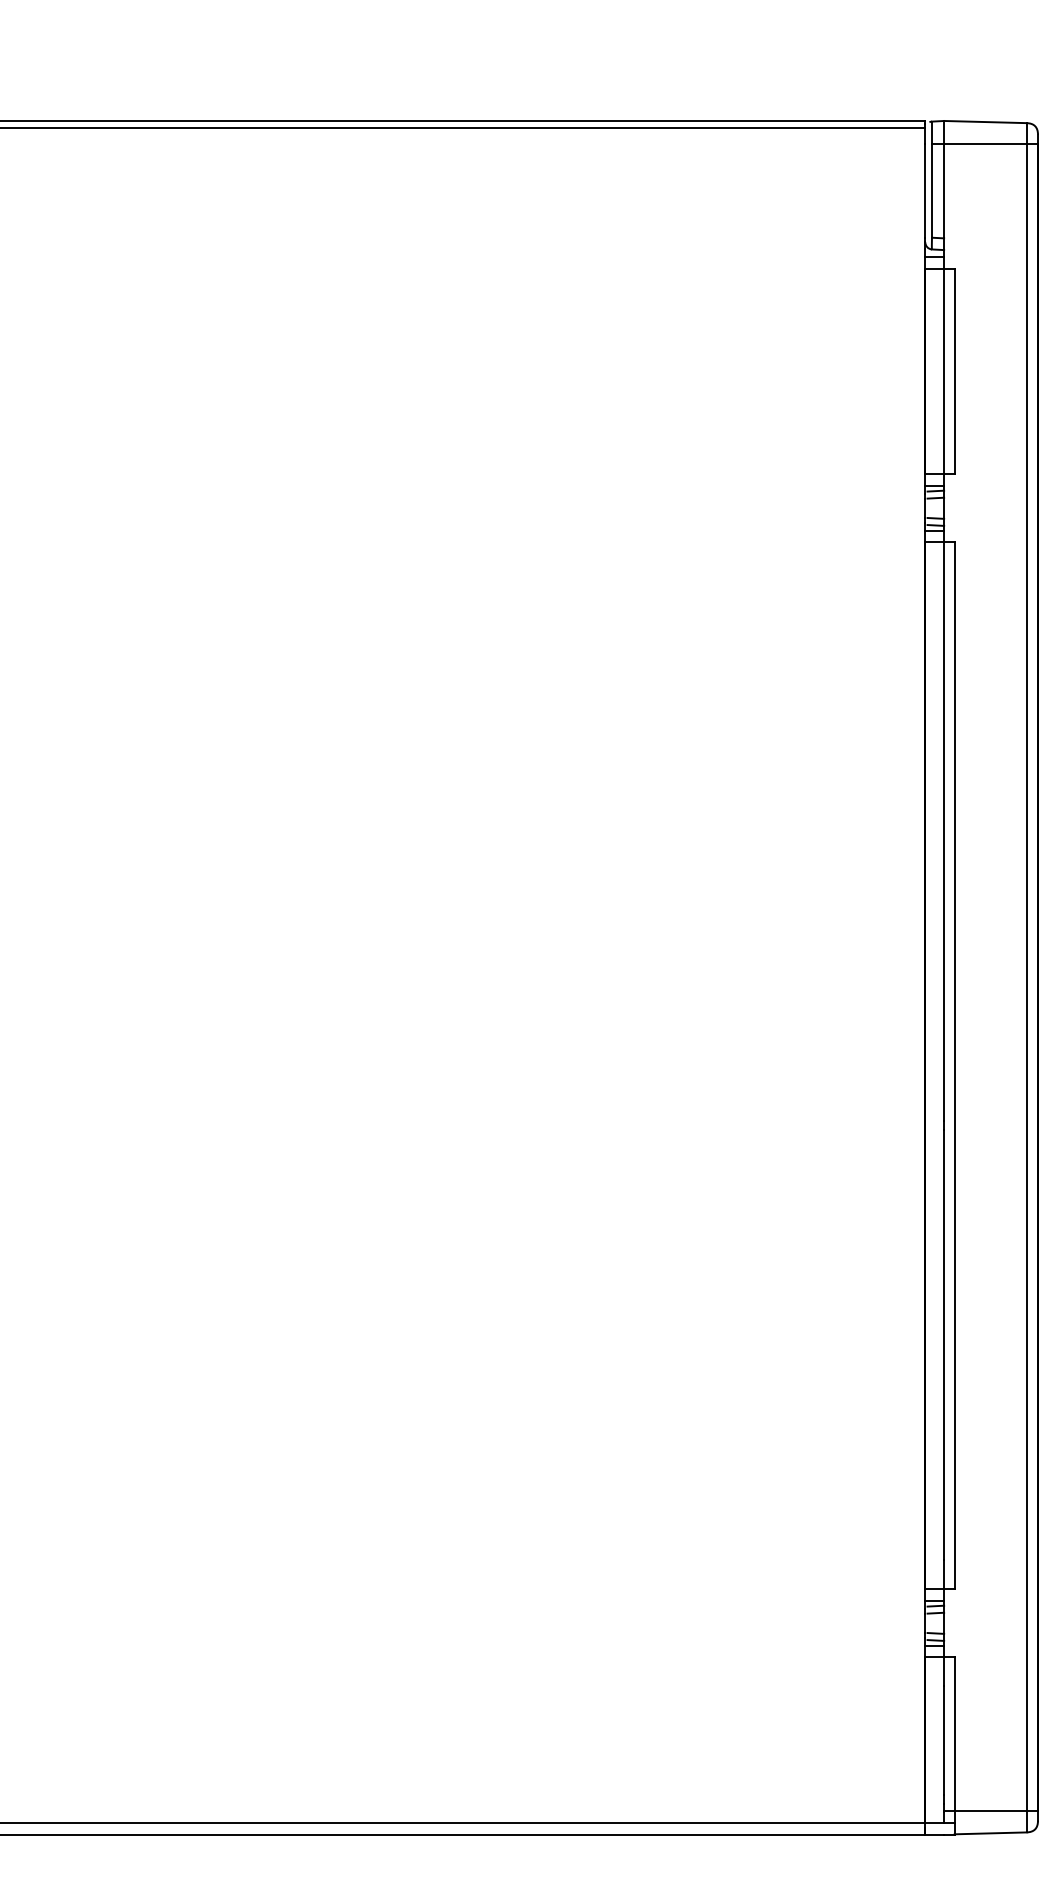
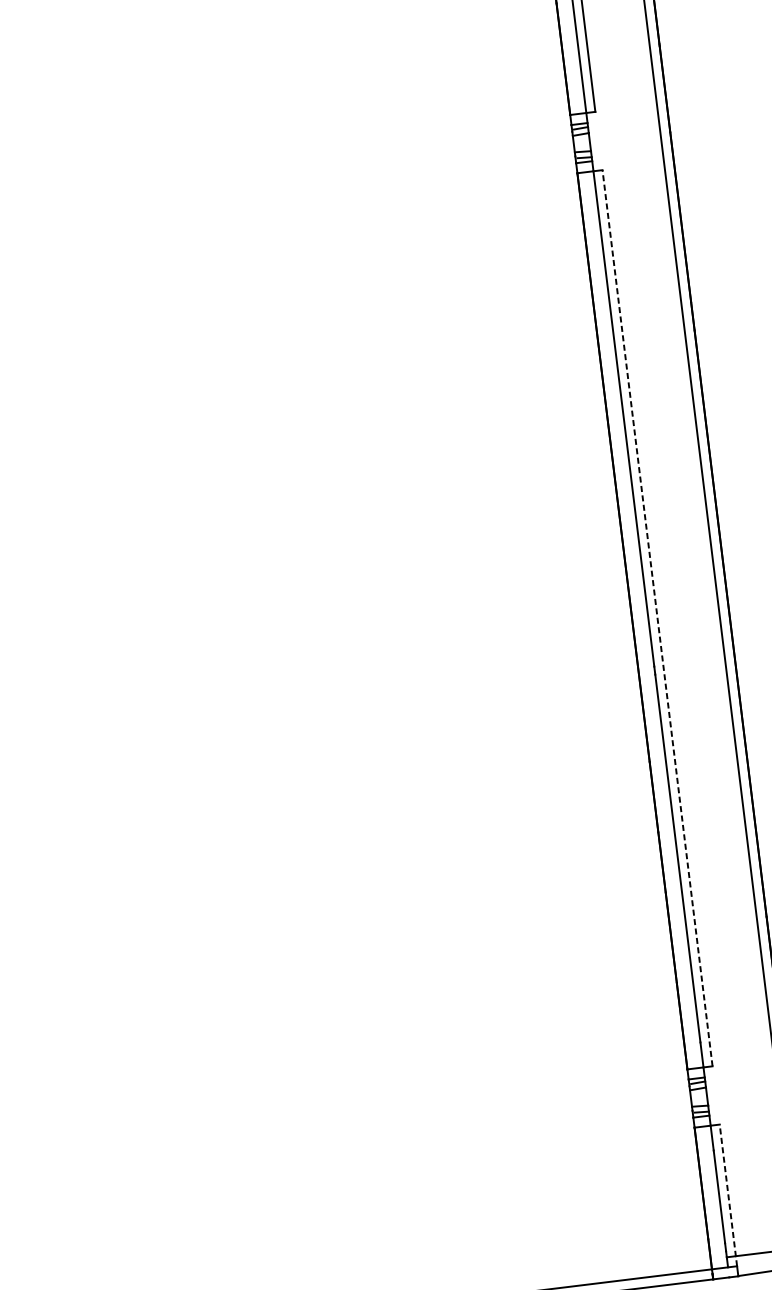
line: (954, 1065) -> (657, 617), solid -> dashed
line: (954, 1740) -> (728, 1195), solid -> dashed

